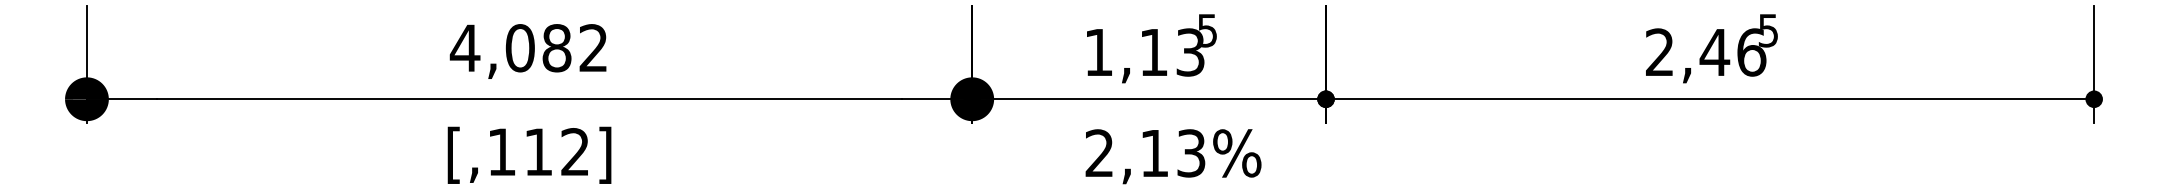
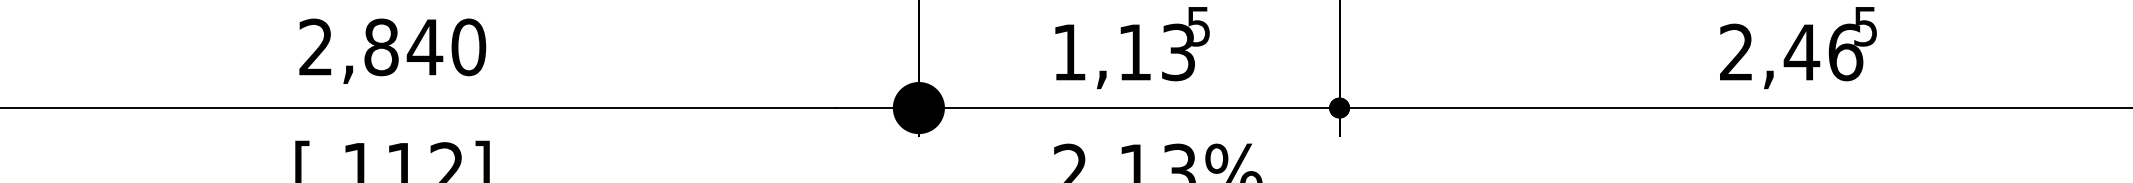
text: (528, 48) -> (391, 47), 4,082 -> 2,840

